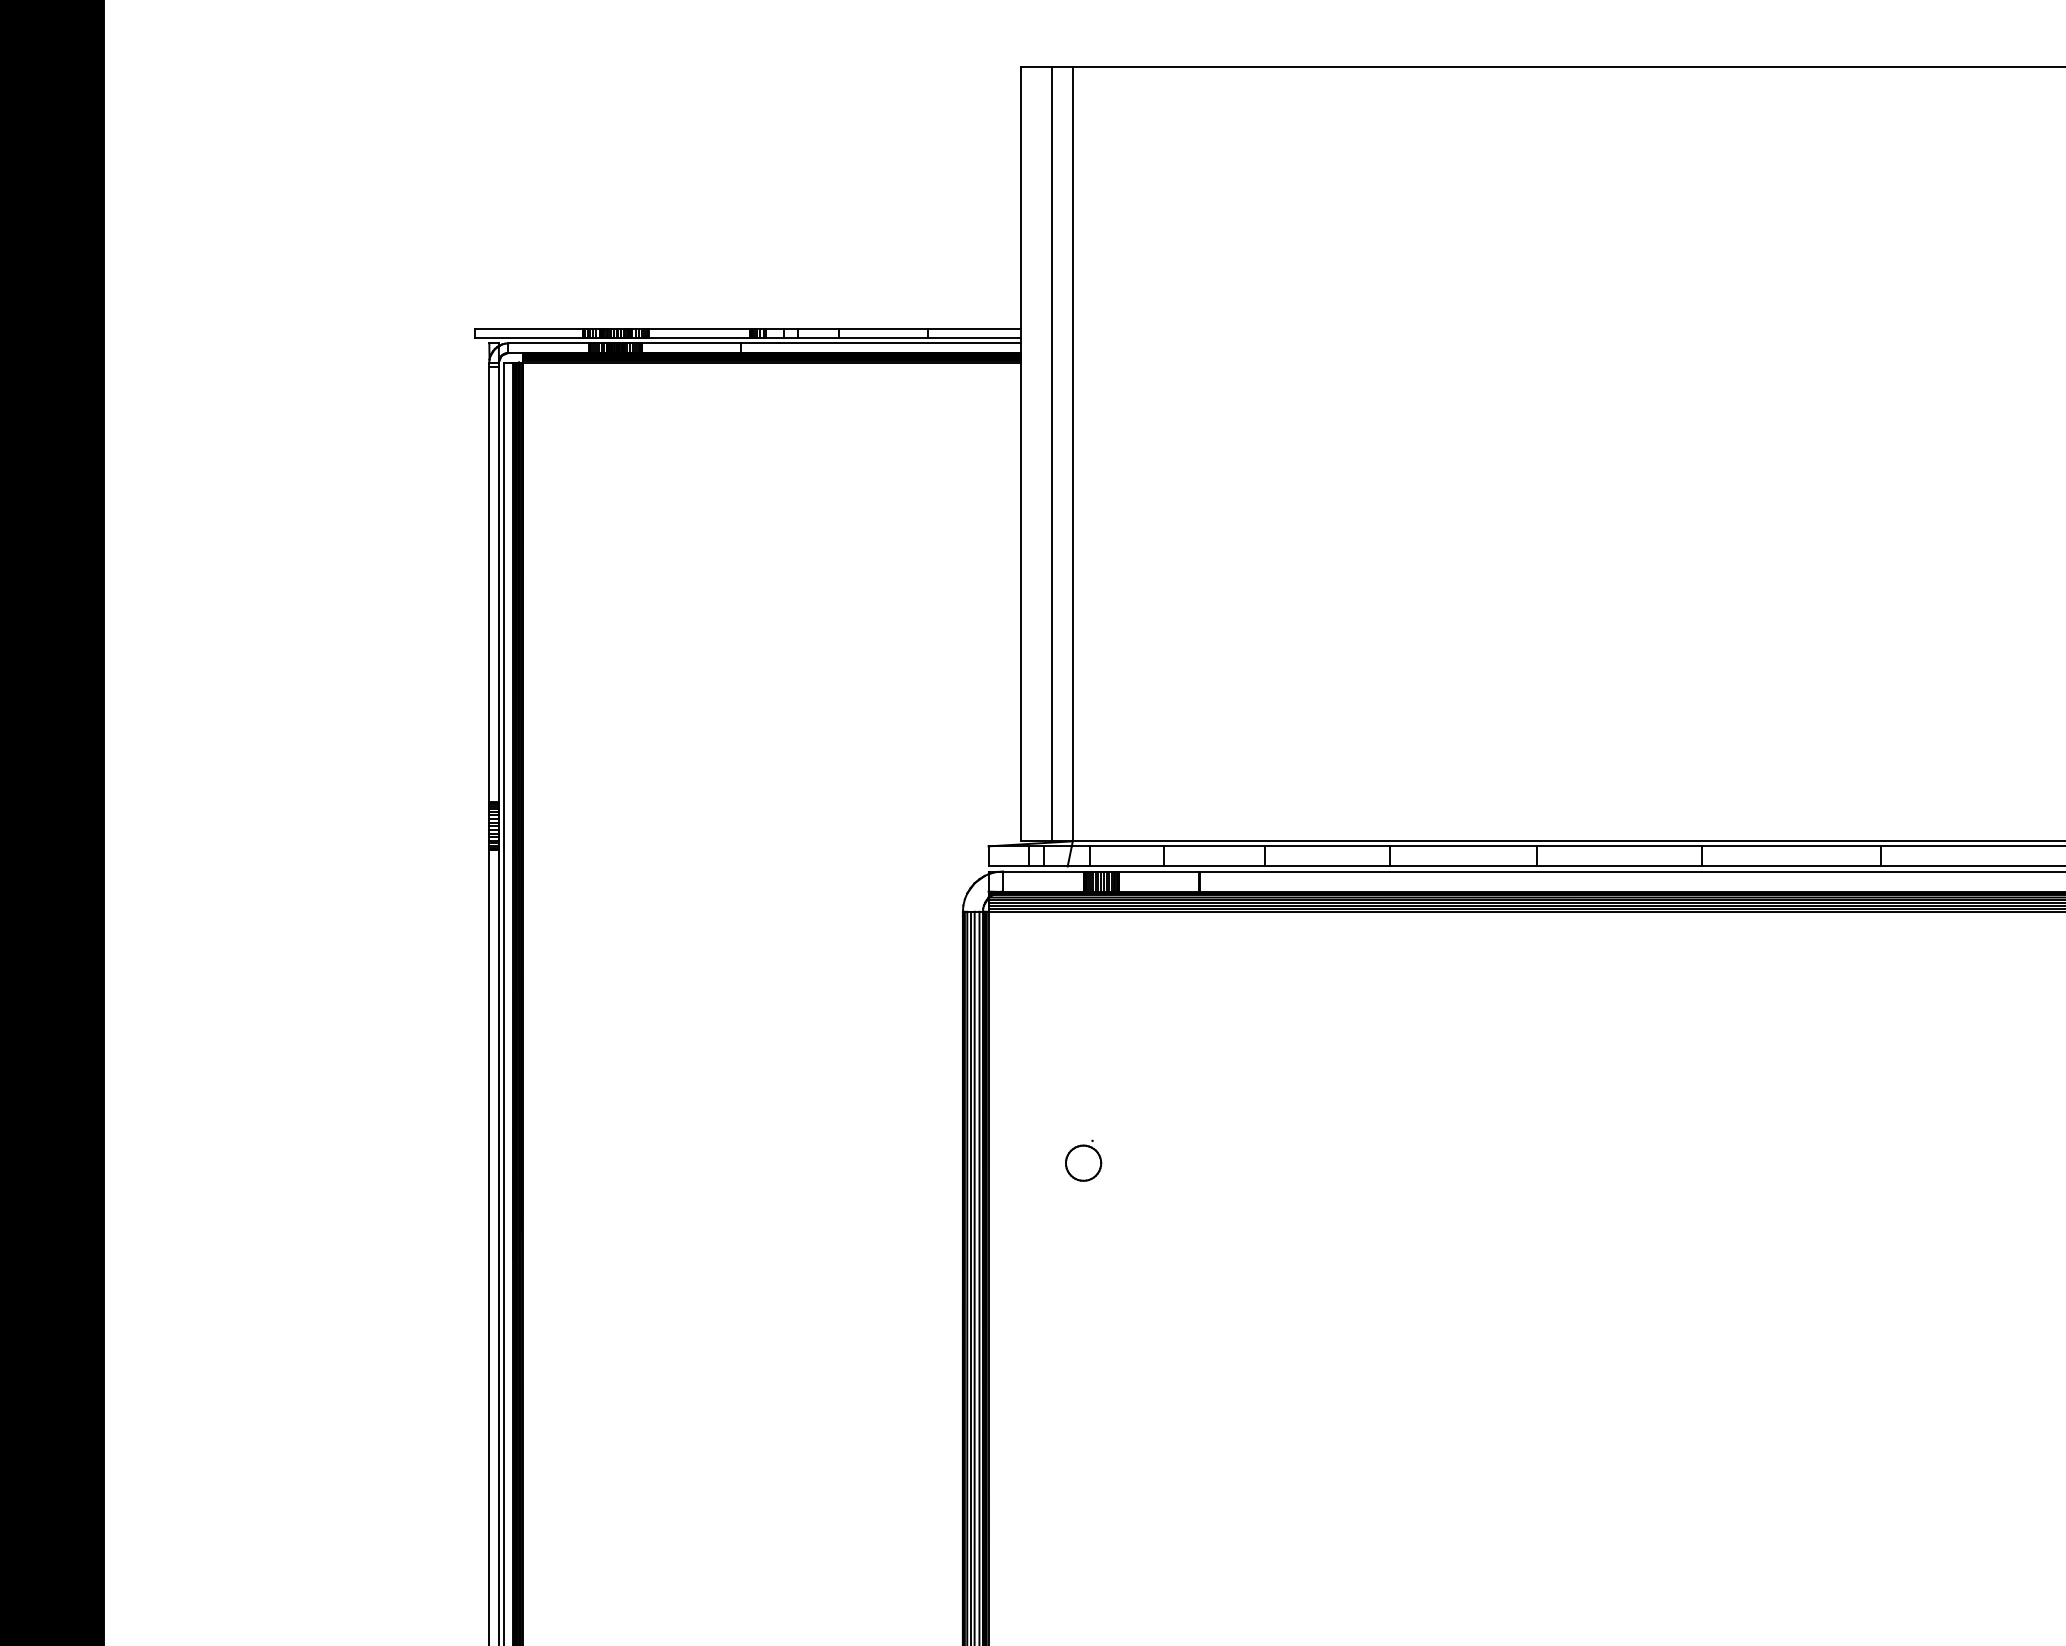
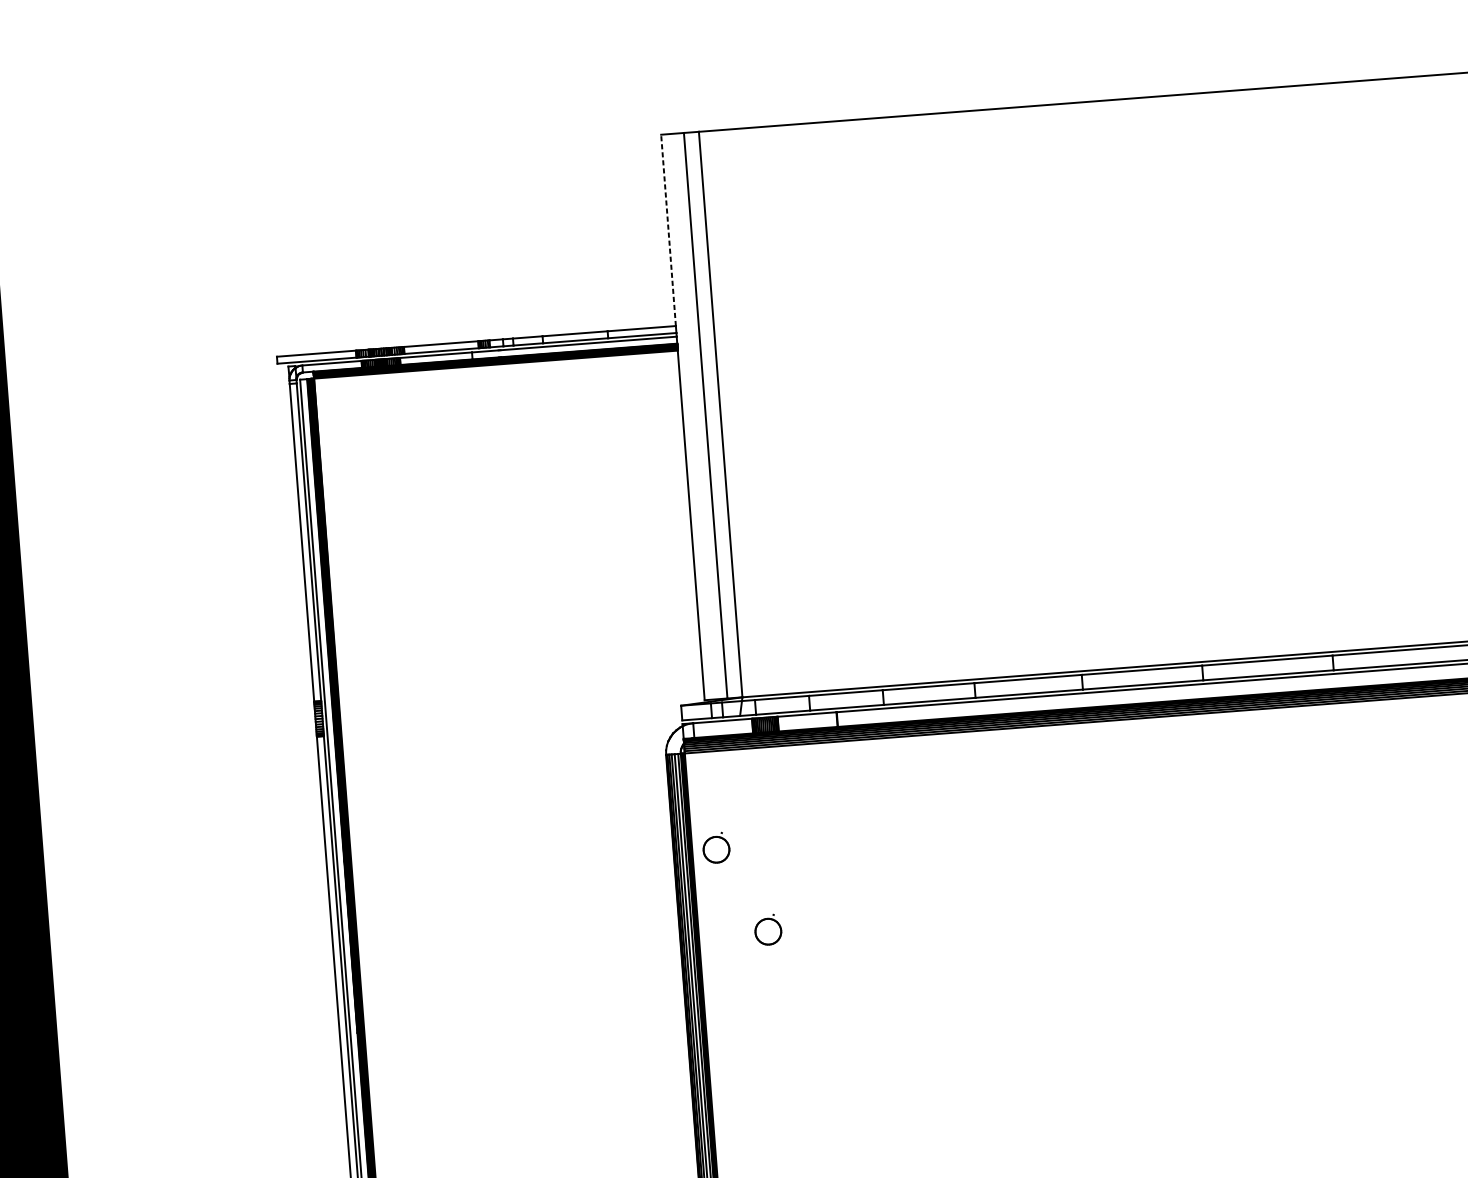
line: (1021, 197) -> (668, 230), solid -> dashed
part: (1021, 1043) -> (716, 847), added

